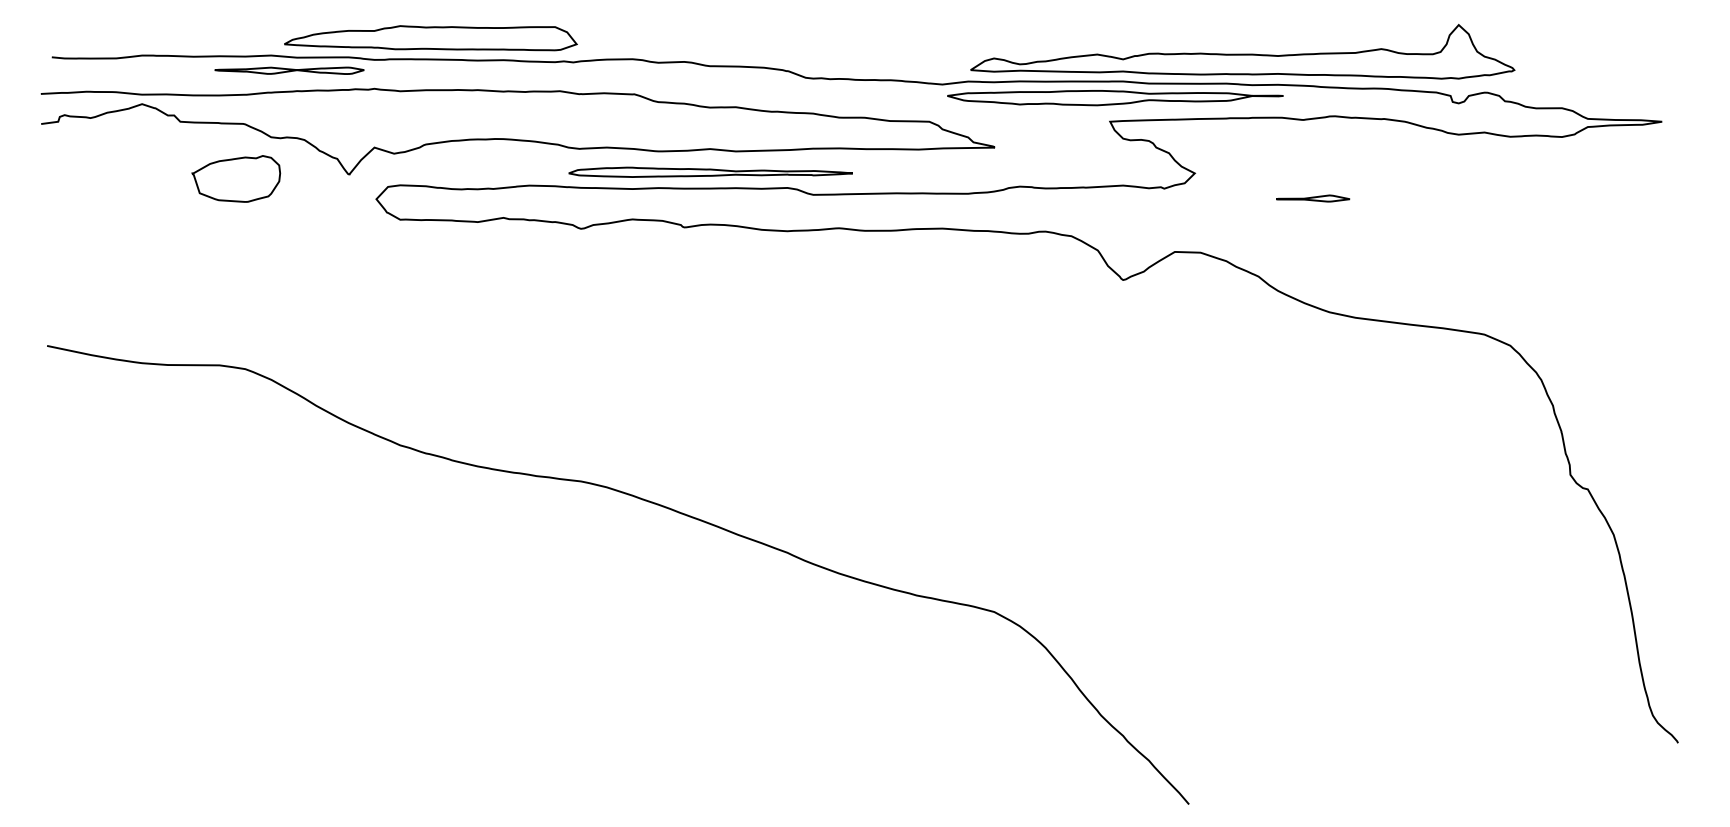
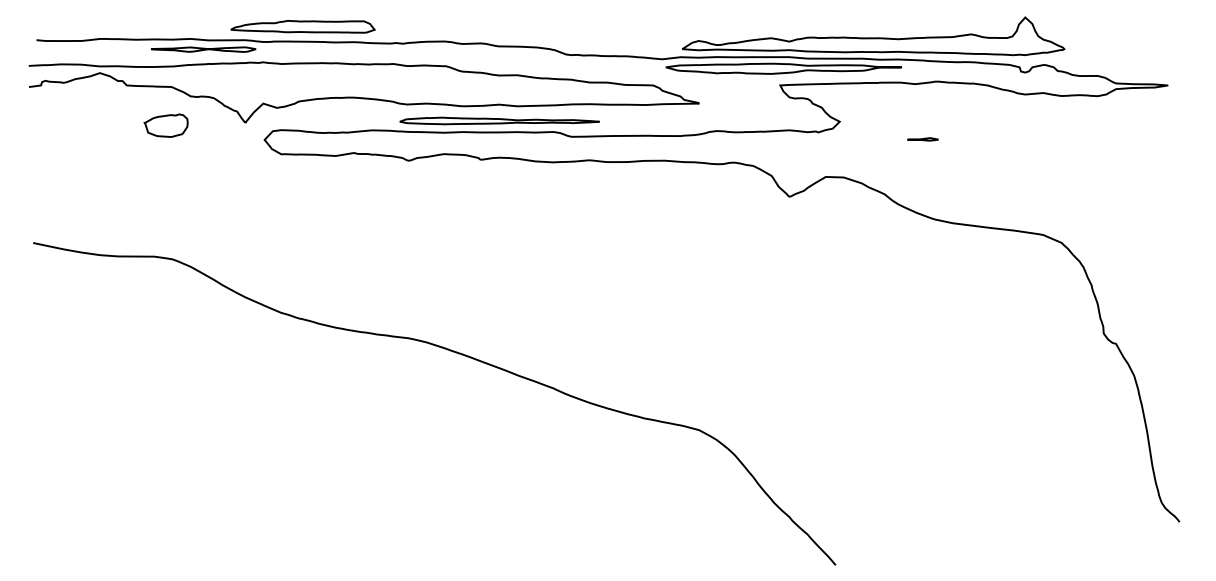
part: (430, 38) -> (302, 26), size x0.7
part: (236, 178) -> (166, 125), size x0.7
part: (1313, 198) -> (923, 139), size x0.6

